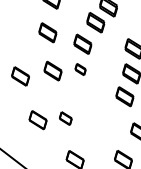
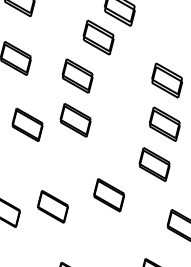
part: (80, 69) -> (75, 120), size x1.67
part: (97, 113) -> (108, 195), added
part: (65, 118) -> (52, 206), size x1.43

